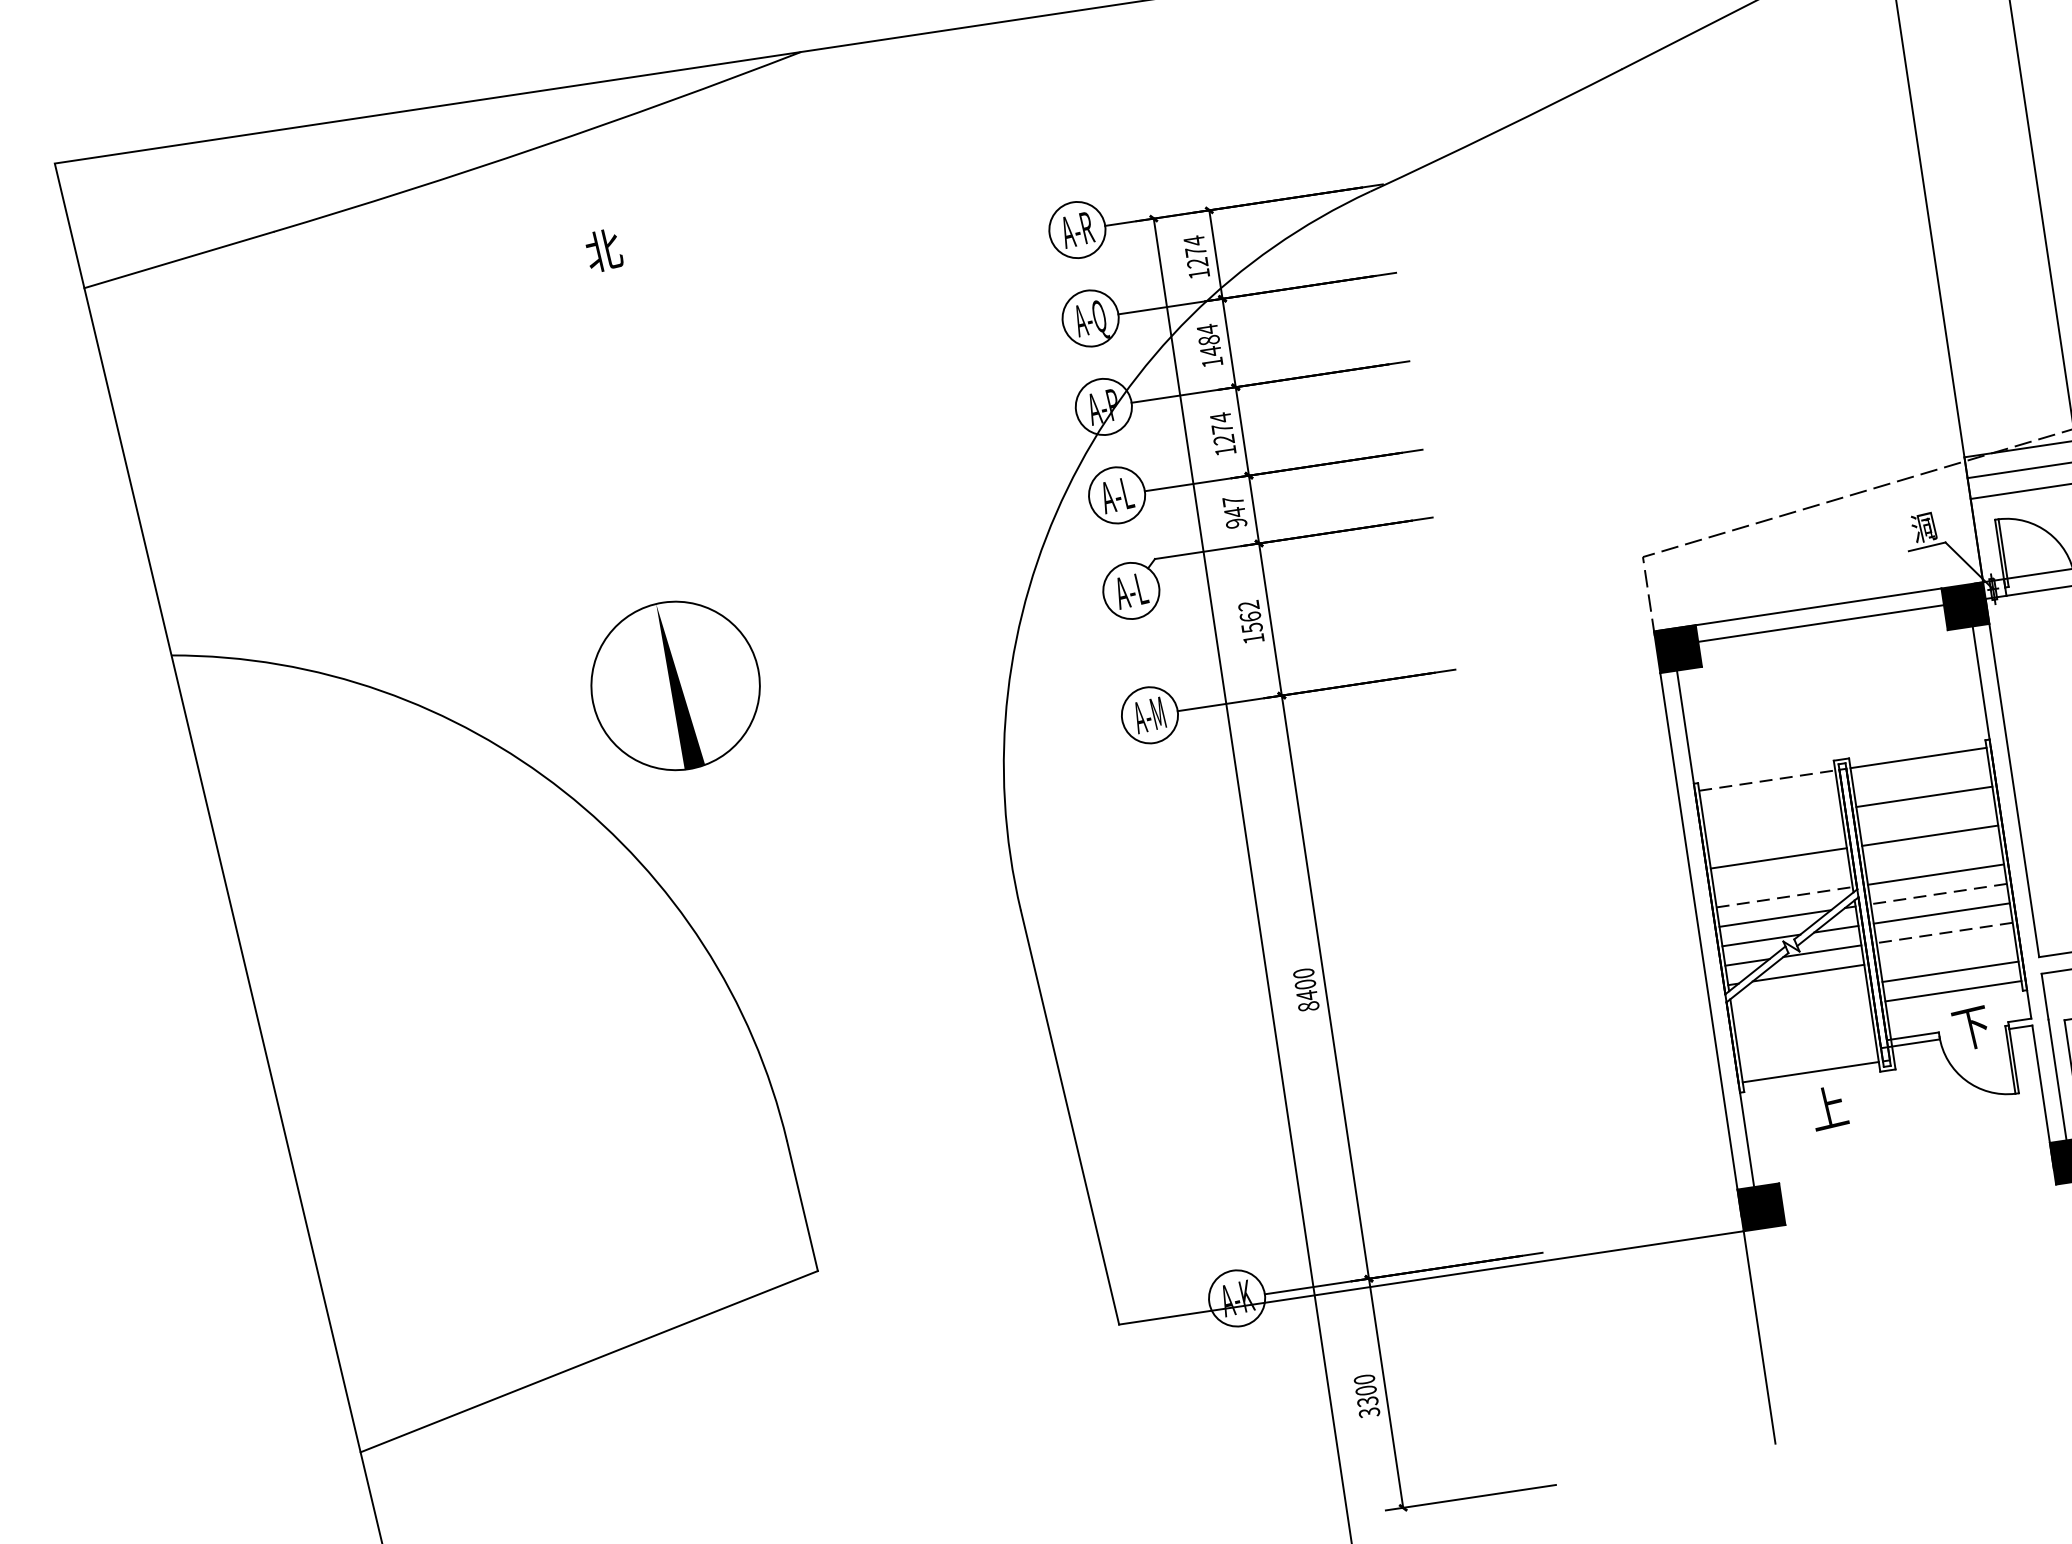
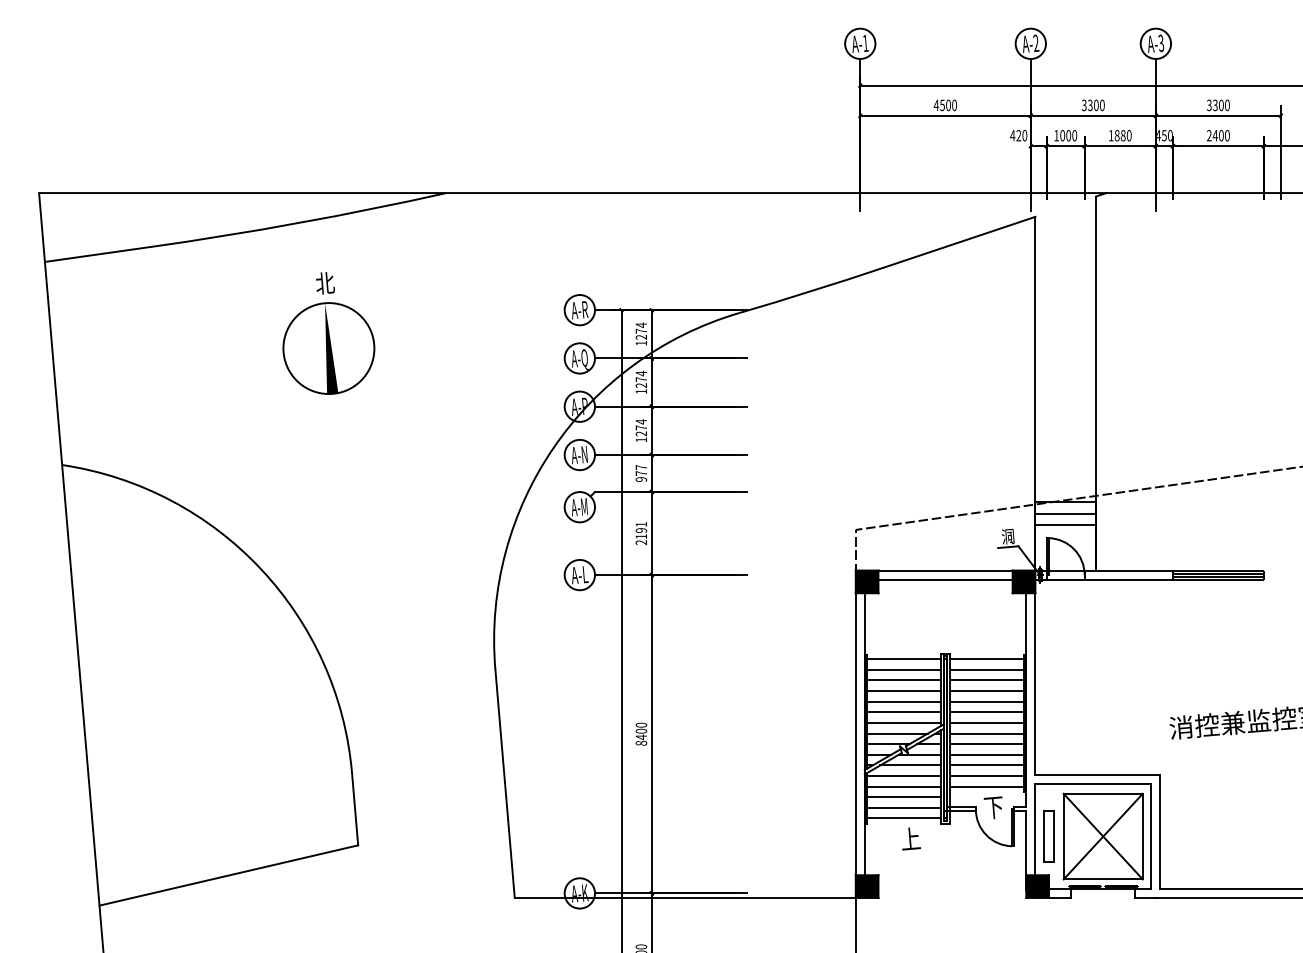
text: (1210, 345) -> (641, 382), 1484 -> 1274
text: (1118, 494) -> (580, 454), A-L -> A-N
text: (1233, 512) -> (640, 473), 947 -> 977
text: (1132, 589) -> (580, 506), A-L -> A-M
text: (1251, 622) -> (641, 533), 1562 -> 2191
part: (674, 685) -> (328, 348), moved
text: (1150, 714) -> (580, 574), A-M -> A-L
line: (1920, 776) -> (986, 669), added
line: (1767, 781) -> (904, 659), dashed -> solid
line: (1770, 799) -> (904, 669), added
line: (1926, 817) -> (986, 691), added
line: (1773, 819) -> (904, 680), added
line: (1776, 839) -> (904, 691), added
line: (1932, 855) -> (986, 712), added
line: (1782, 878) -> (904, 712), added
line: (1938, 894) -> (986, 733), dashed -> solid
line: (1784, 896) -> (904, 722), dashed -> solid
line: (1943, 932) -> (986, 754), dashed -> solid
line: (1946, 952) -> (986, 765), added
line: (1799, 993) -> (904, 775), added
line: (1802, 1013) -> (904, 786), added
line: (1805, 1033) -> (904, 797), added
line: (1808, 1052) -> (904, 807), added

